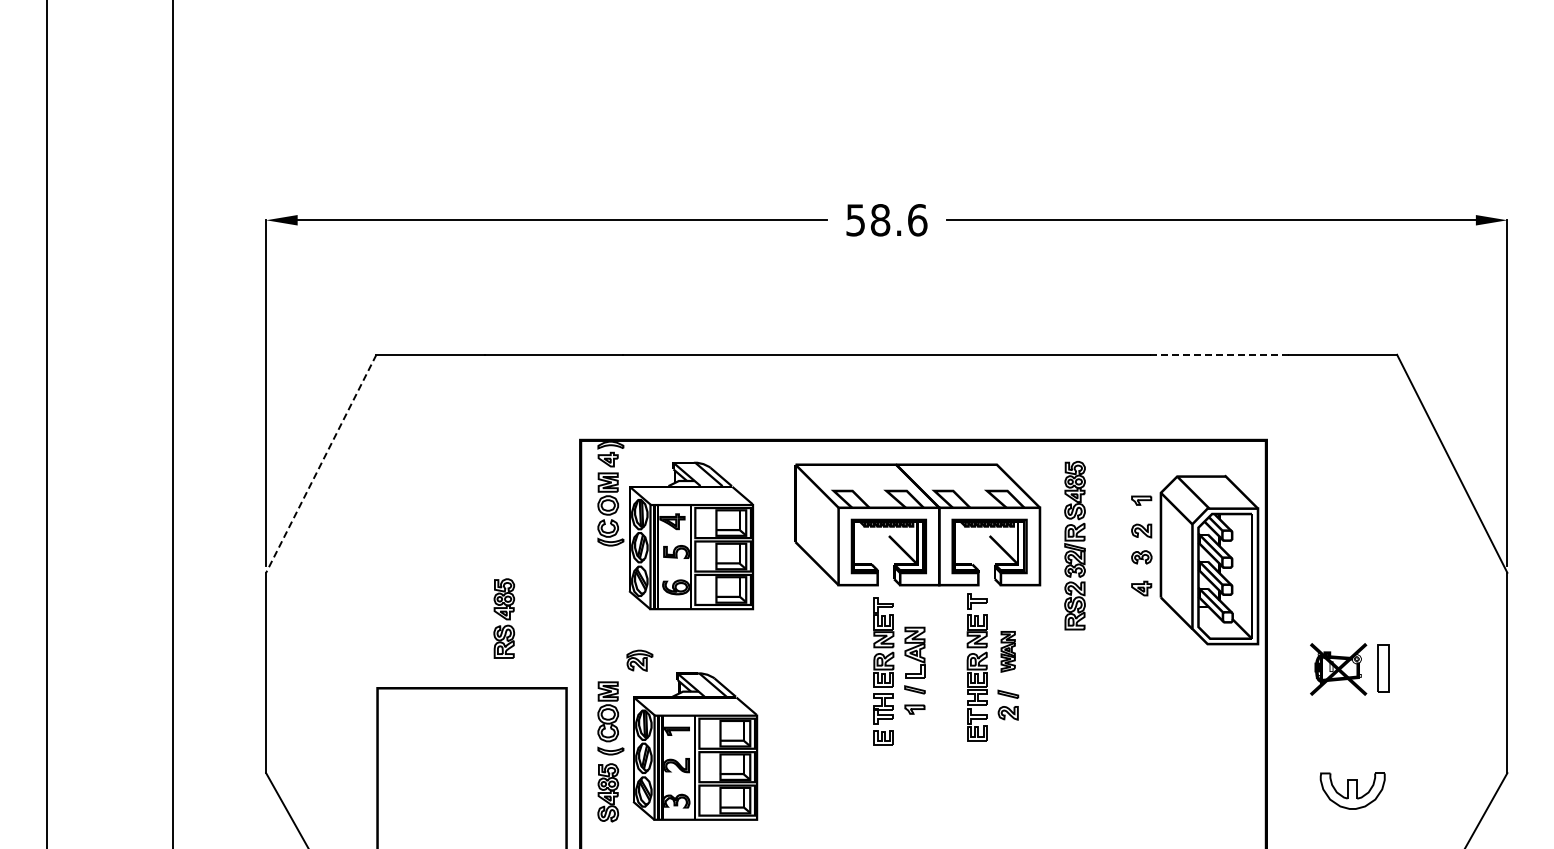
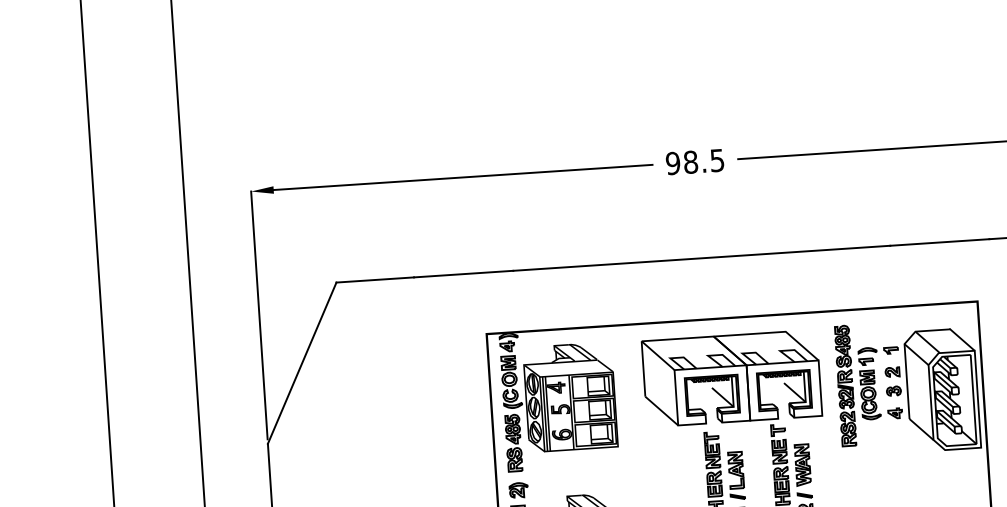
text: (886, 220) -> (695, 162), 58.6 -> 98.5
line: (1218, 354) -> (939, 242), dashed -> solid
line: (321, 464) -> (302, 363), dashed -> solid
part: (1108, 544) -> (869, 383), added
part: (504, 618) -> (513, 443), moved
part: (1007, 651) -> (802, 464), size x1.43
part: (639, 660) -> (518, 490), moved

